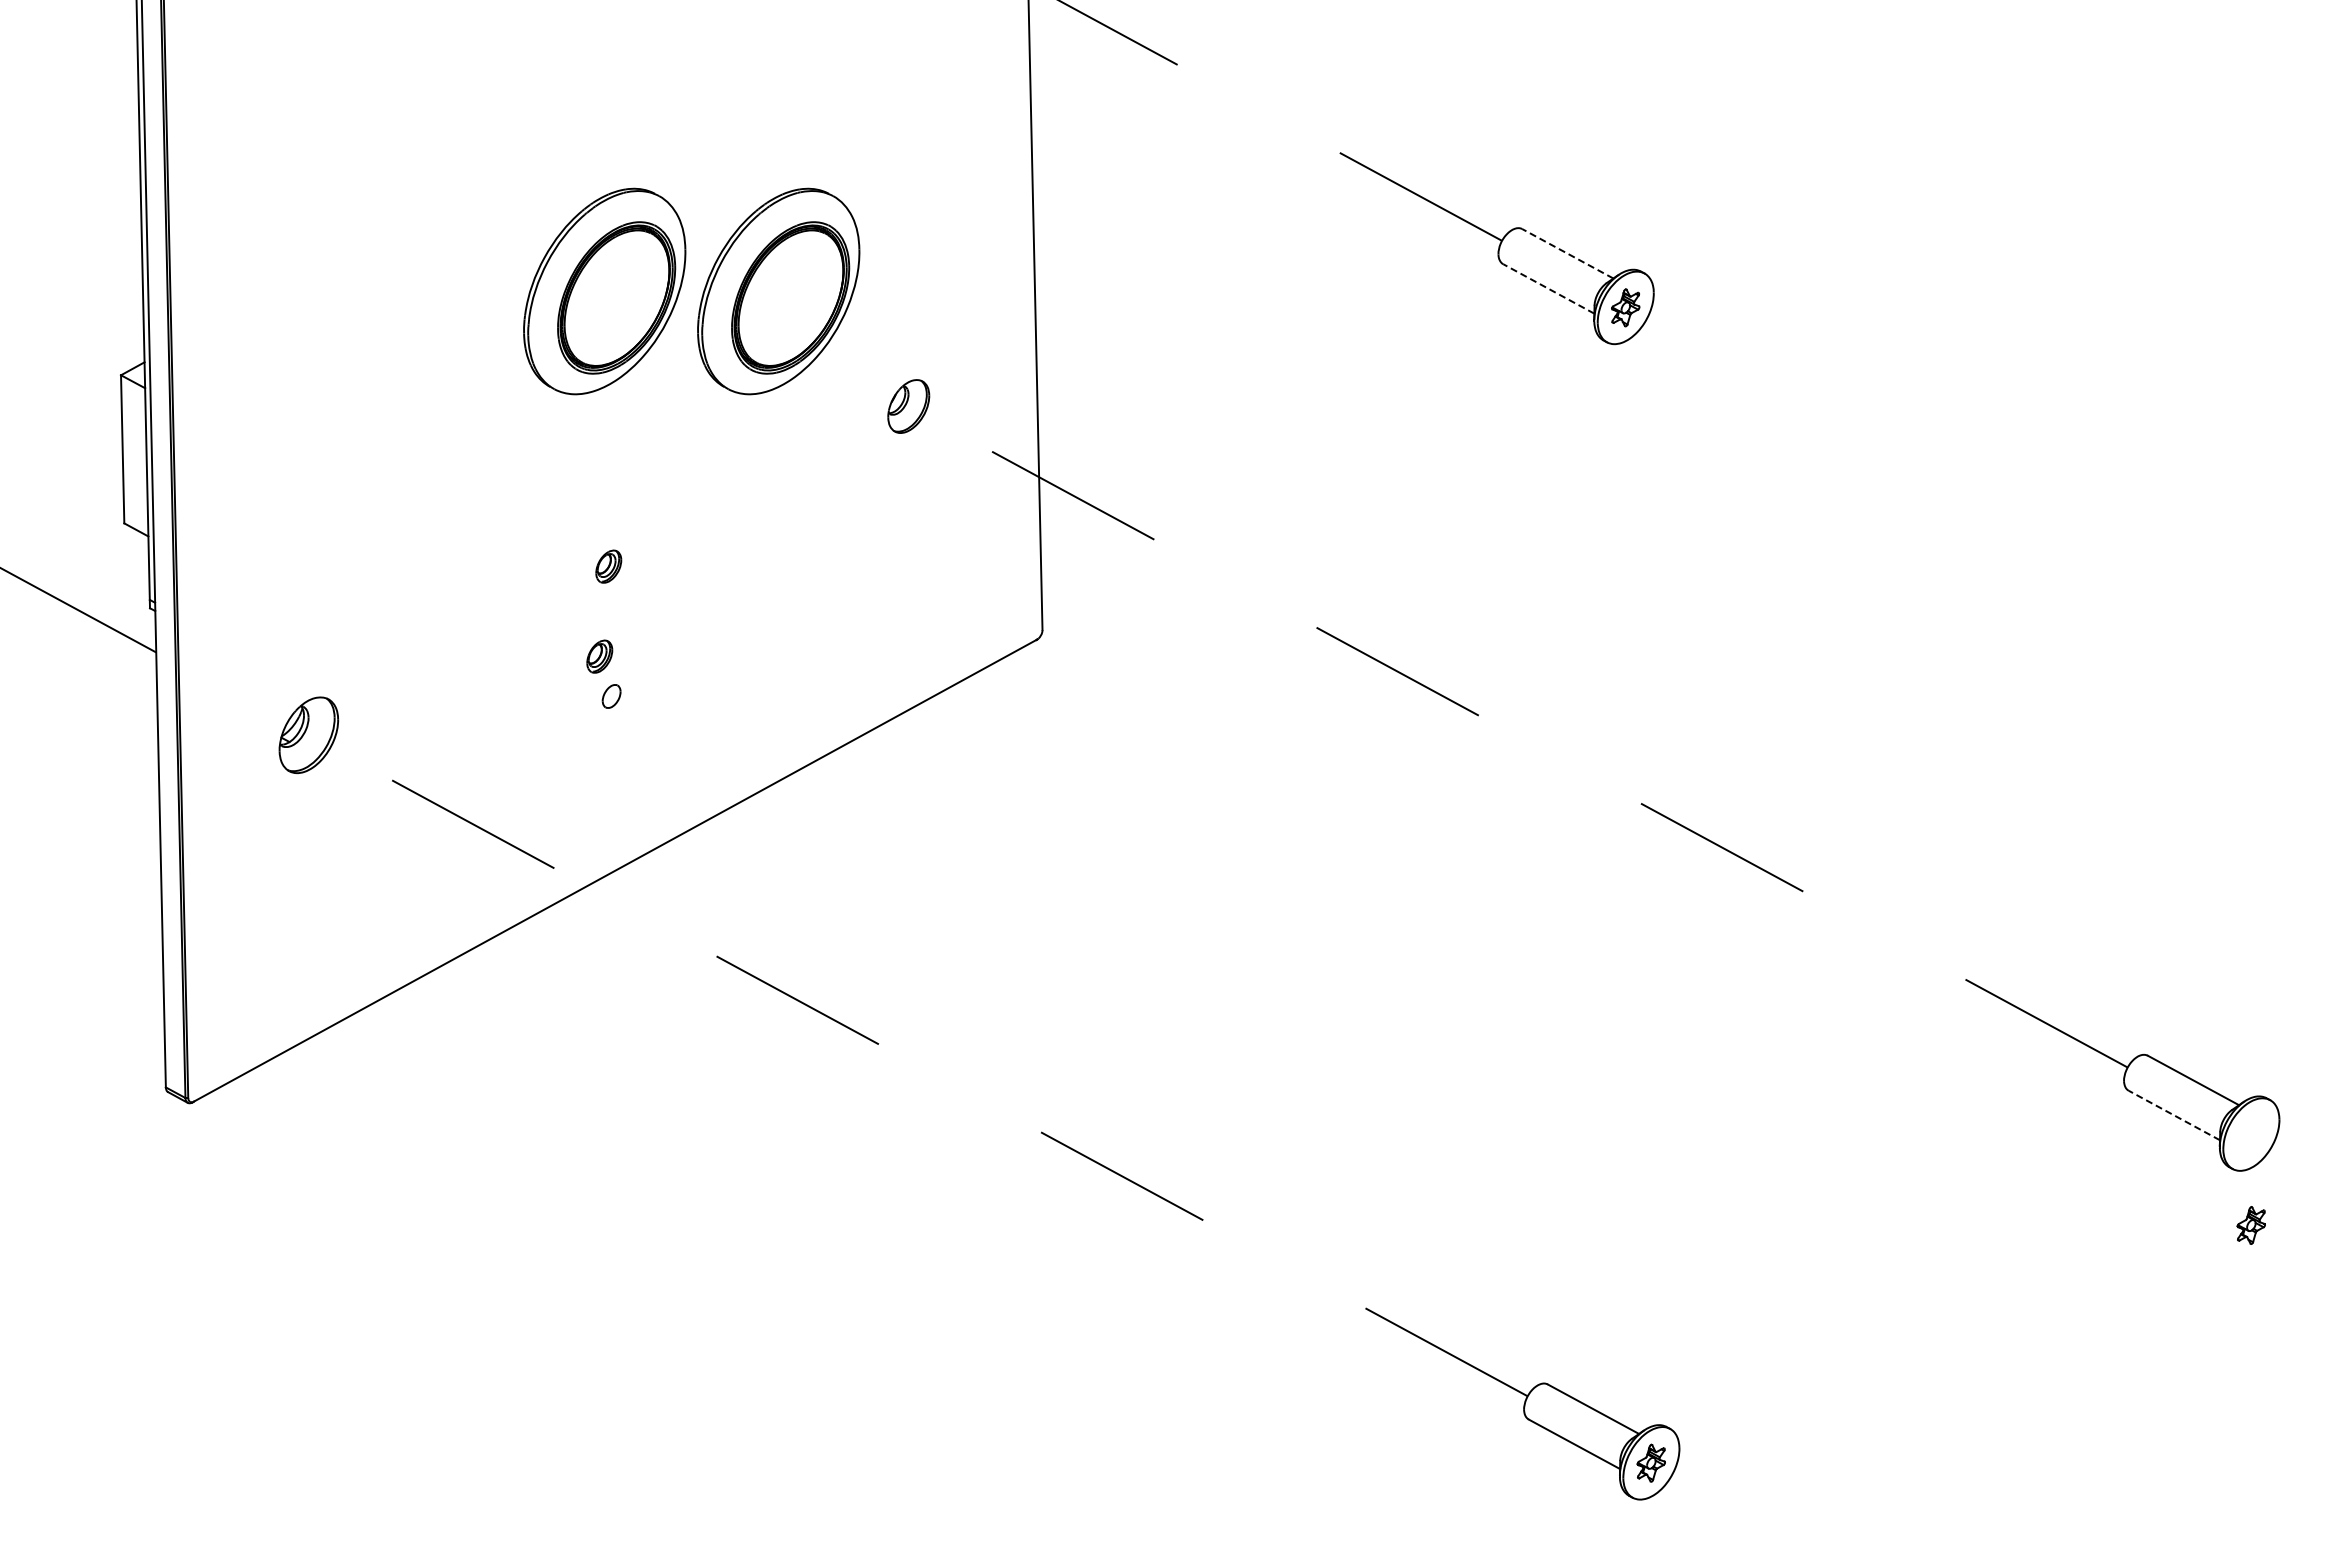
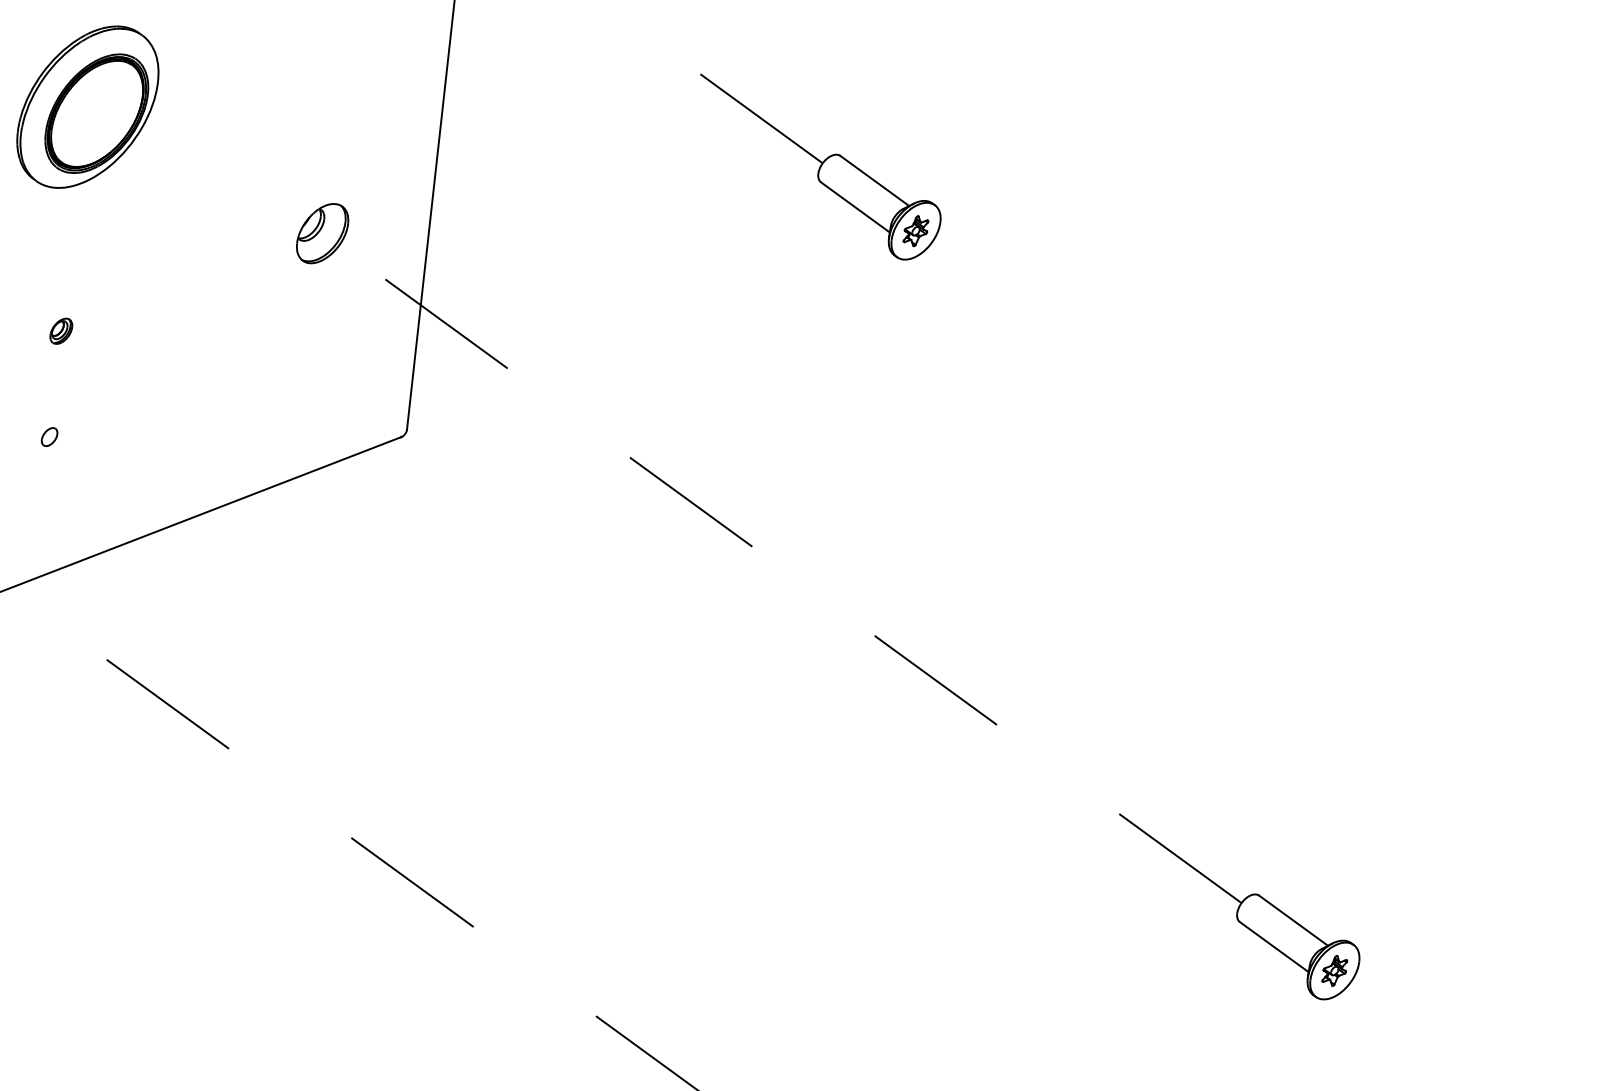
line: (1567, 253) -> (874, 180), dashed -> solid
line: (1548, 288) -> (855, 207), dashed -> solid
part: (778, 291) -> (229, 126), removed
part: (908, 406) -> (322, 233), size x1.43
part: (599, 656) -> (44, 403), removed
line: (2174, 1115) -> (1274, 947), dashed -> solid
part: (2250, 1225) -> (1334, 970), moved

